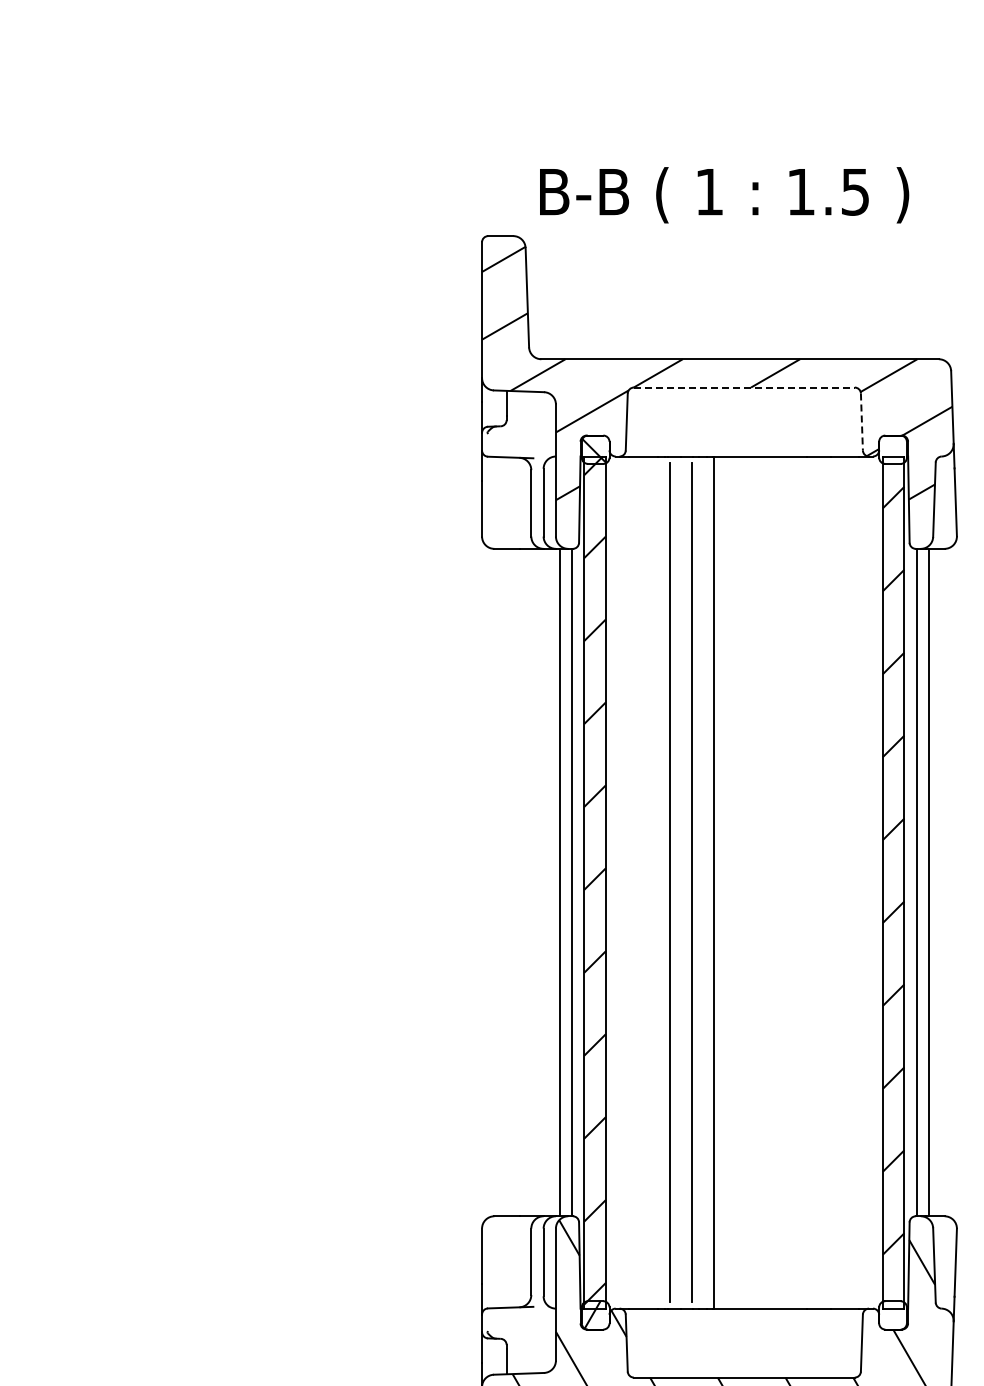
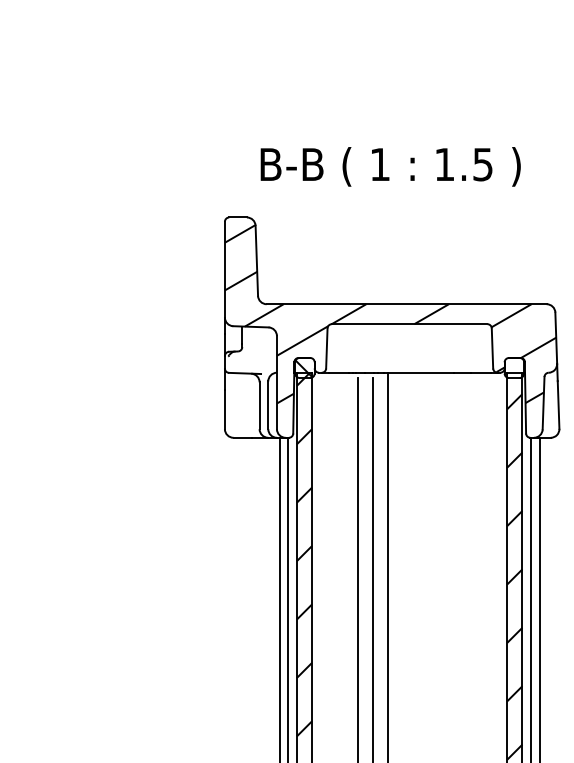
text: (724, 195) -> (390, 167), moved
line: (744, 387) -> (409, 324), dashed -> solid
line: (861, 422) -> (492, 348), dashed -> solid

